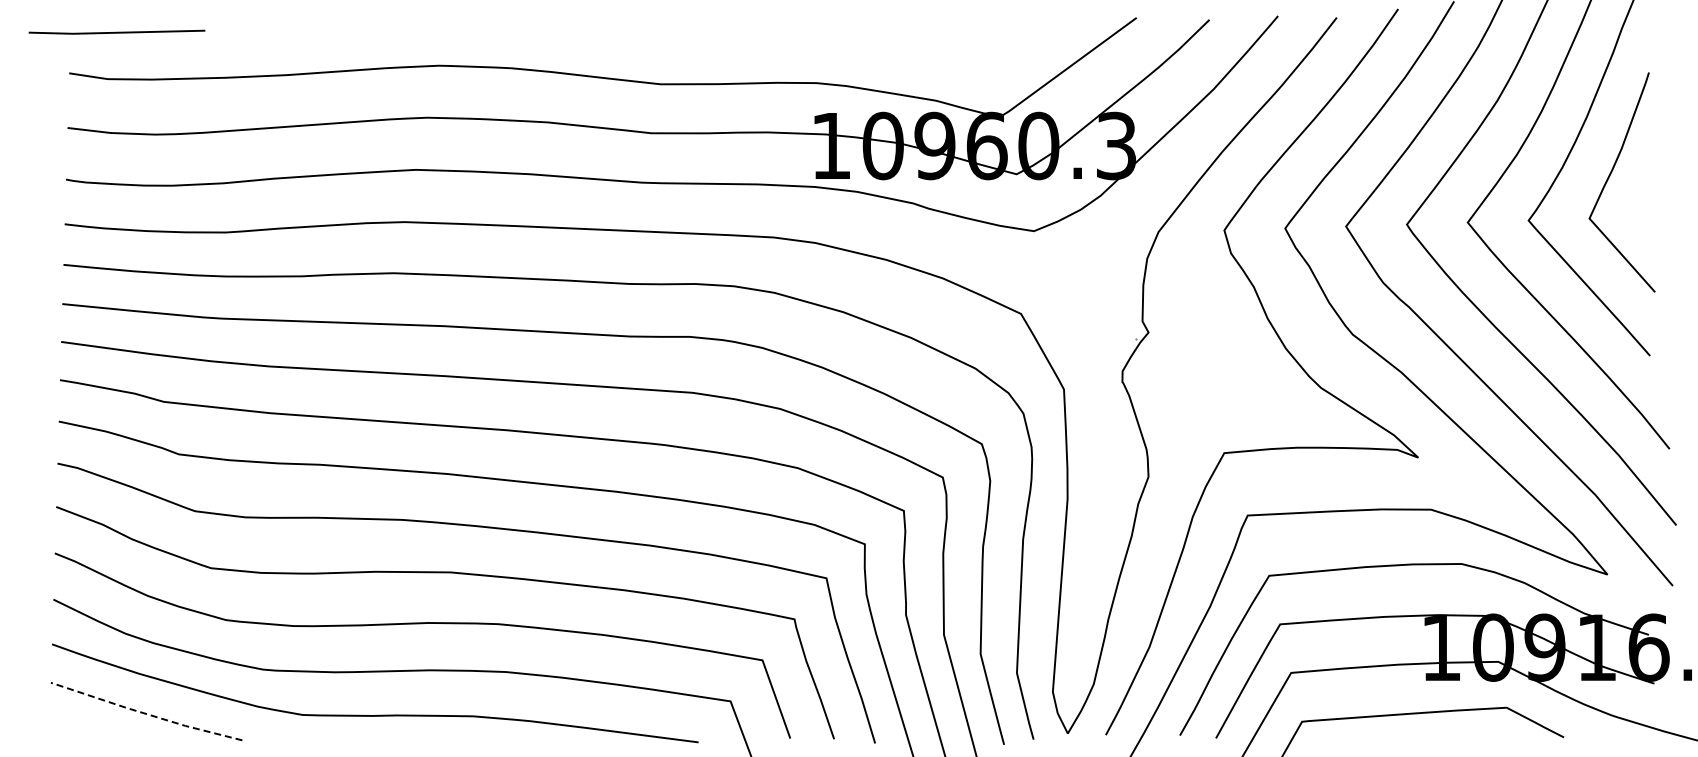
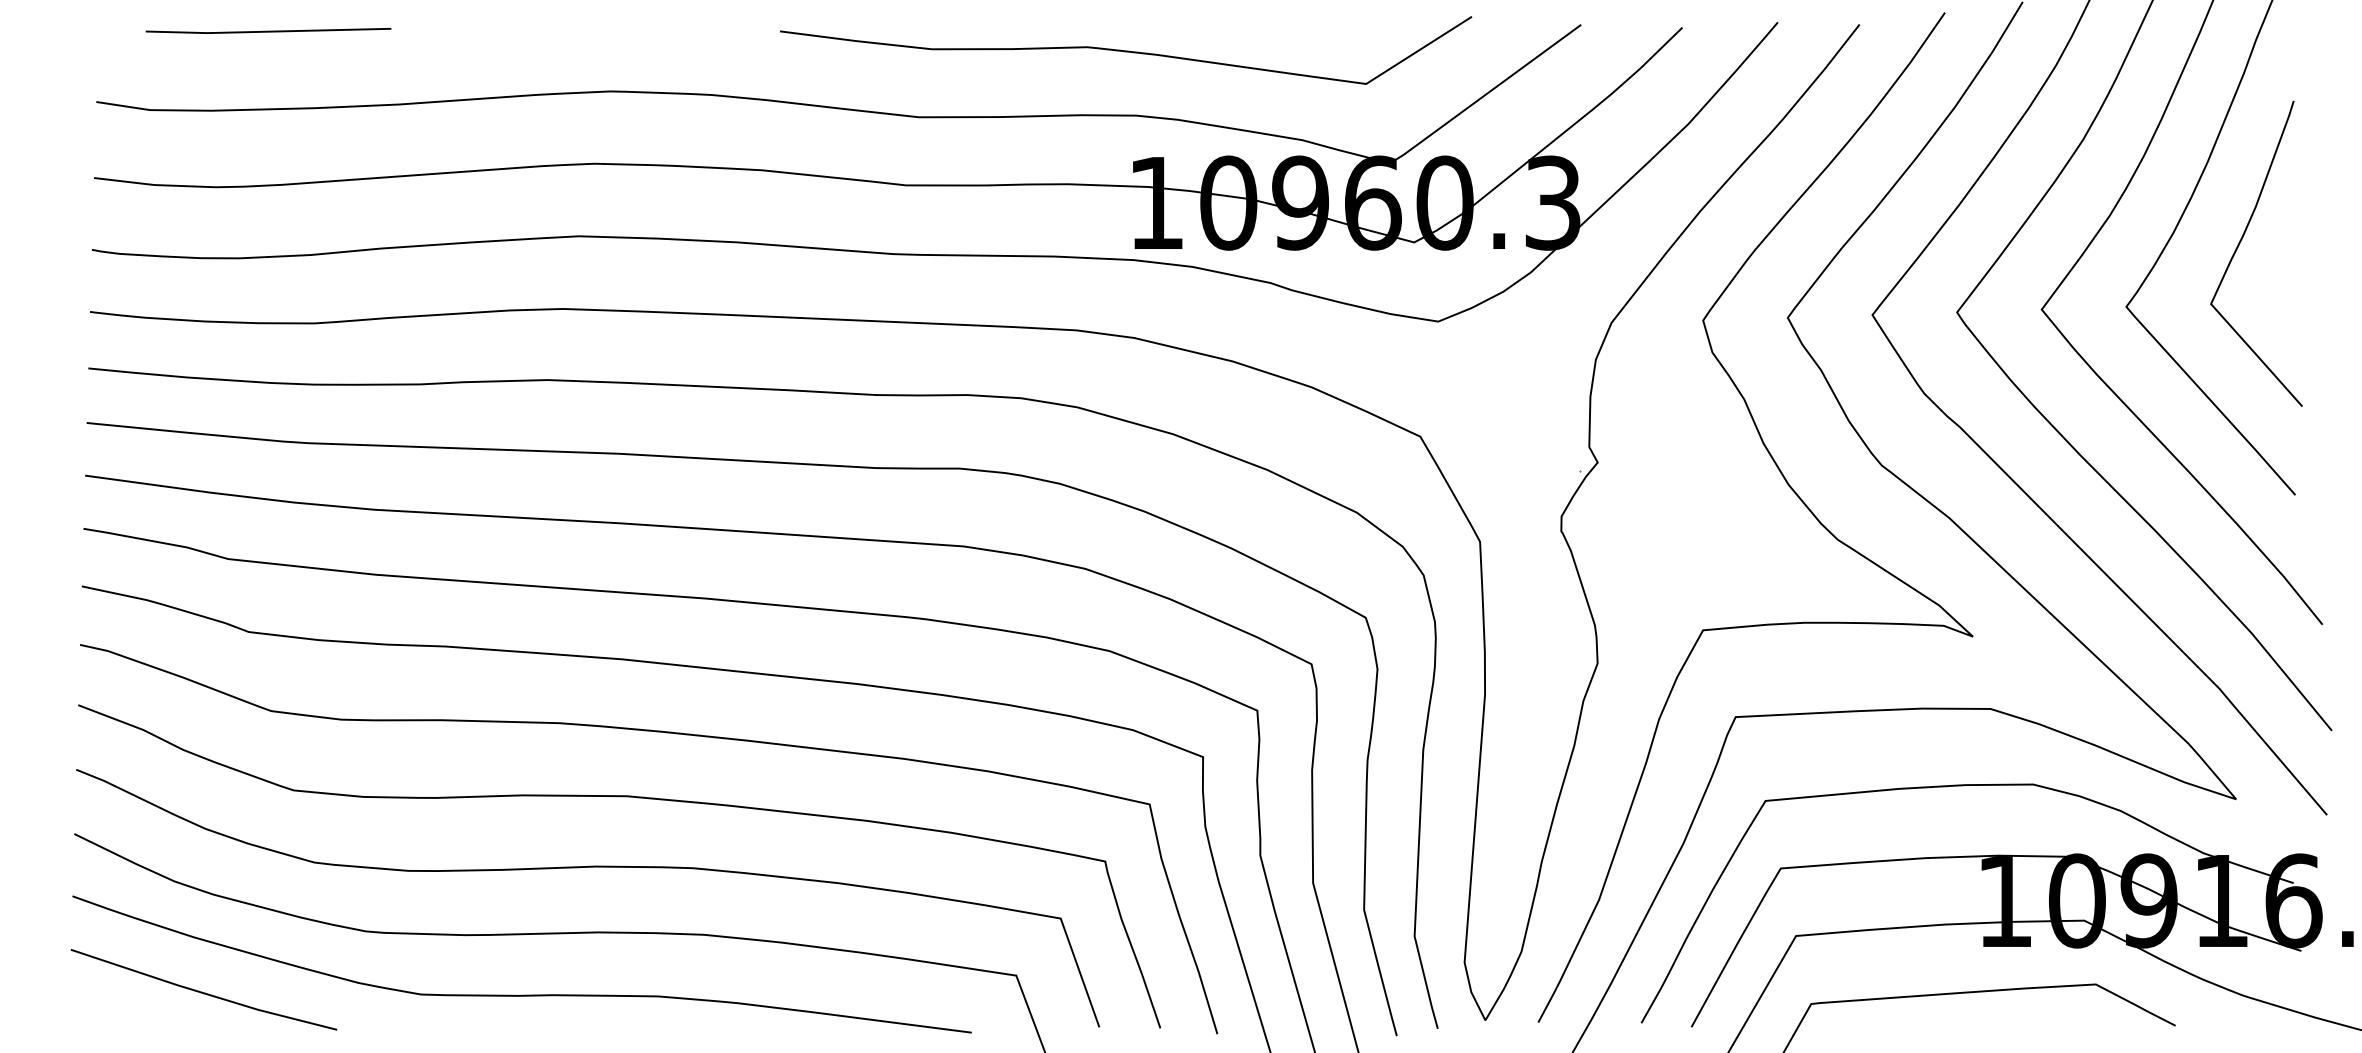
line: (116, 31) -> (267, 29), moved
curve: (809, 36) -> (1126, 50), added
line: (145, 713) -> (202, 992), dashed -> solid

